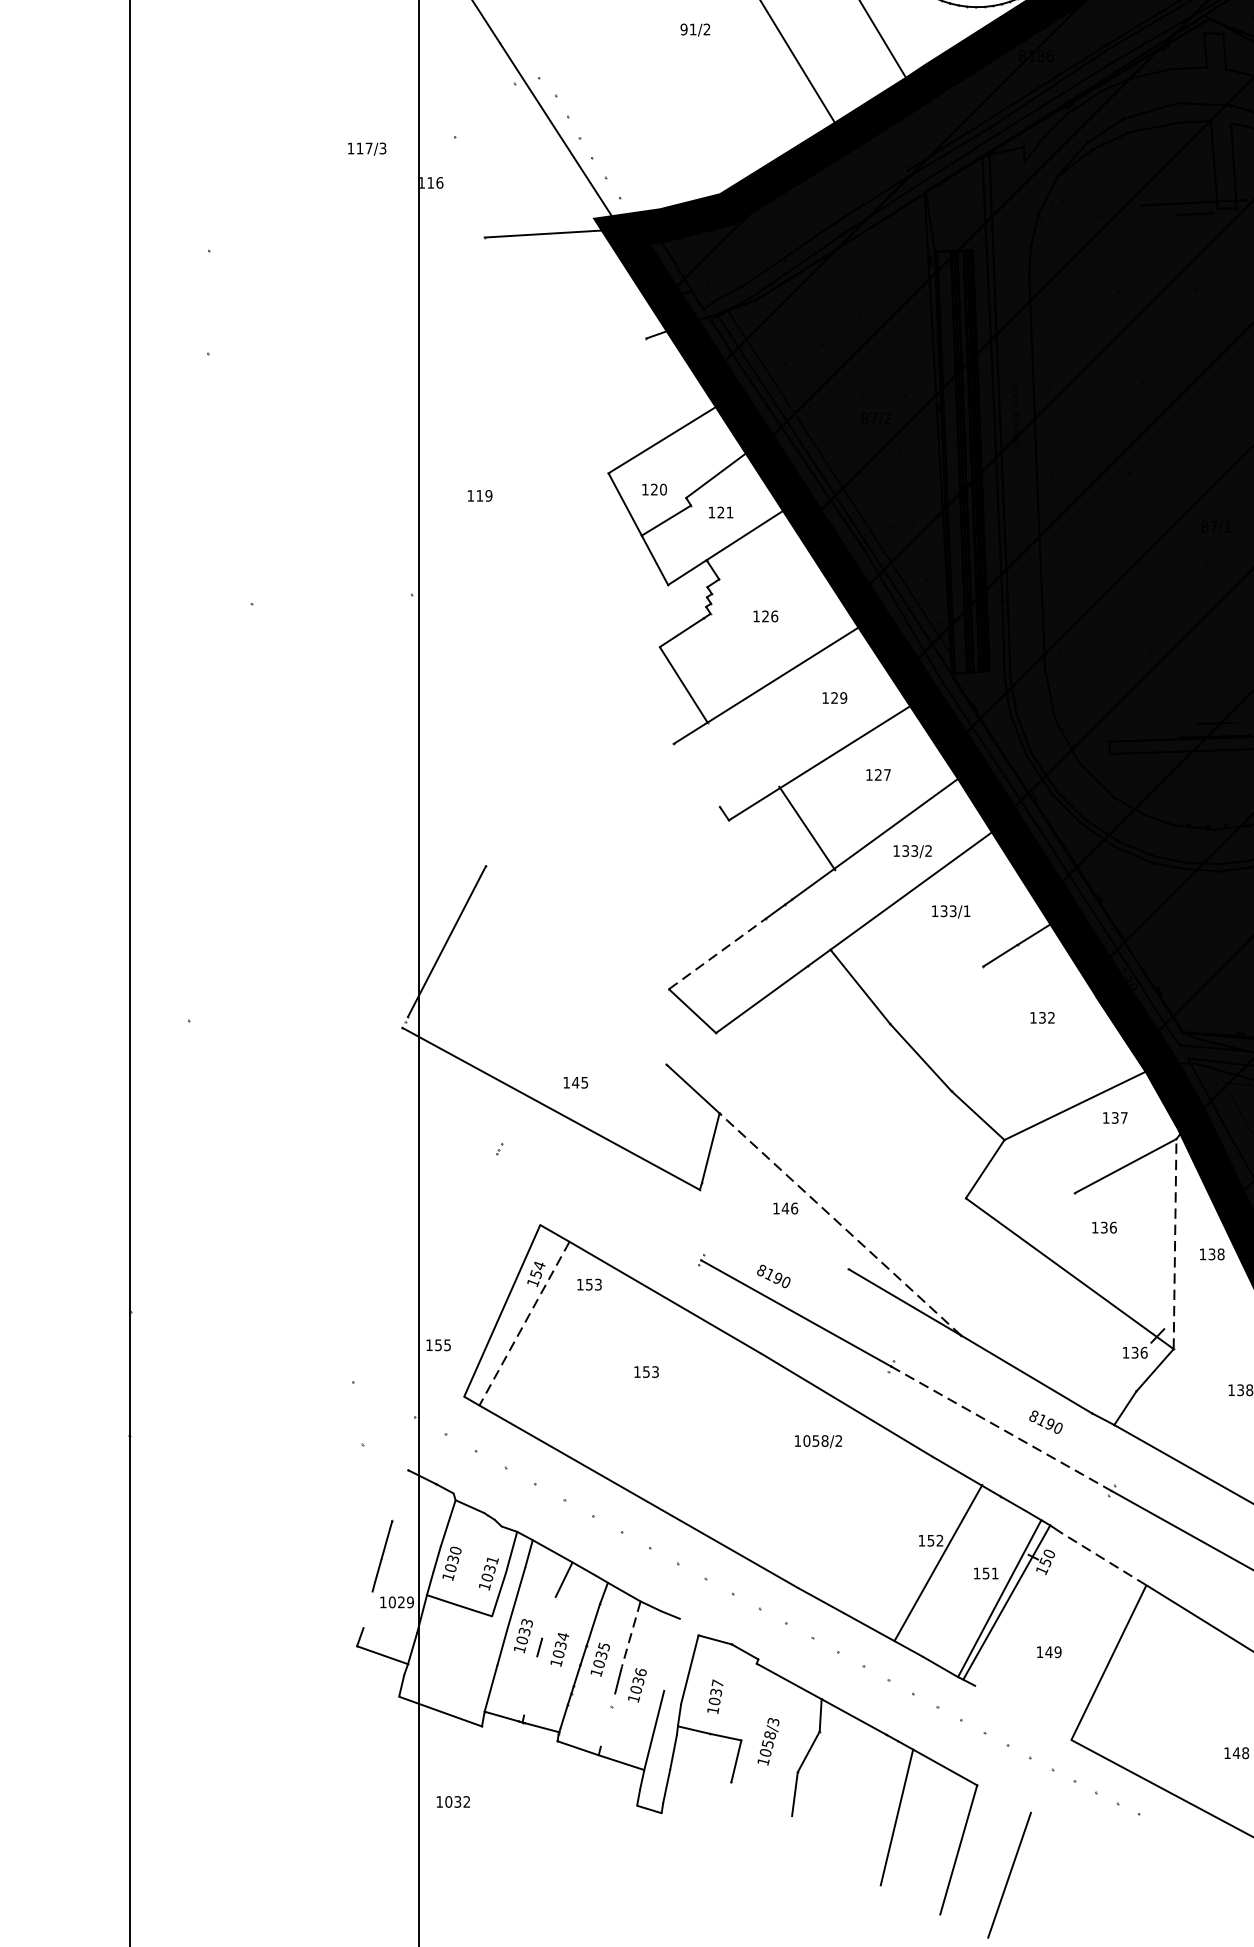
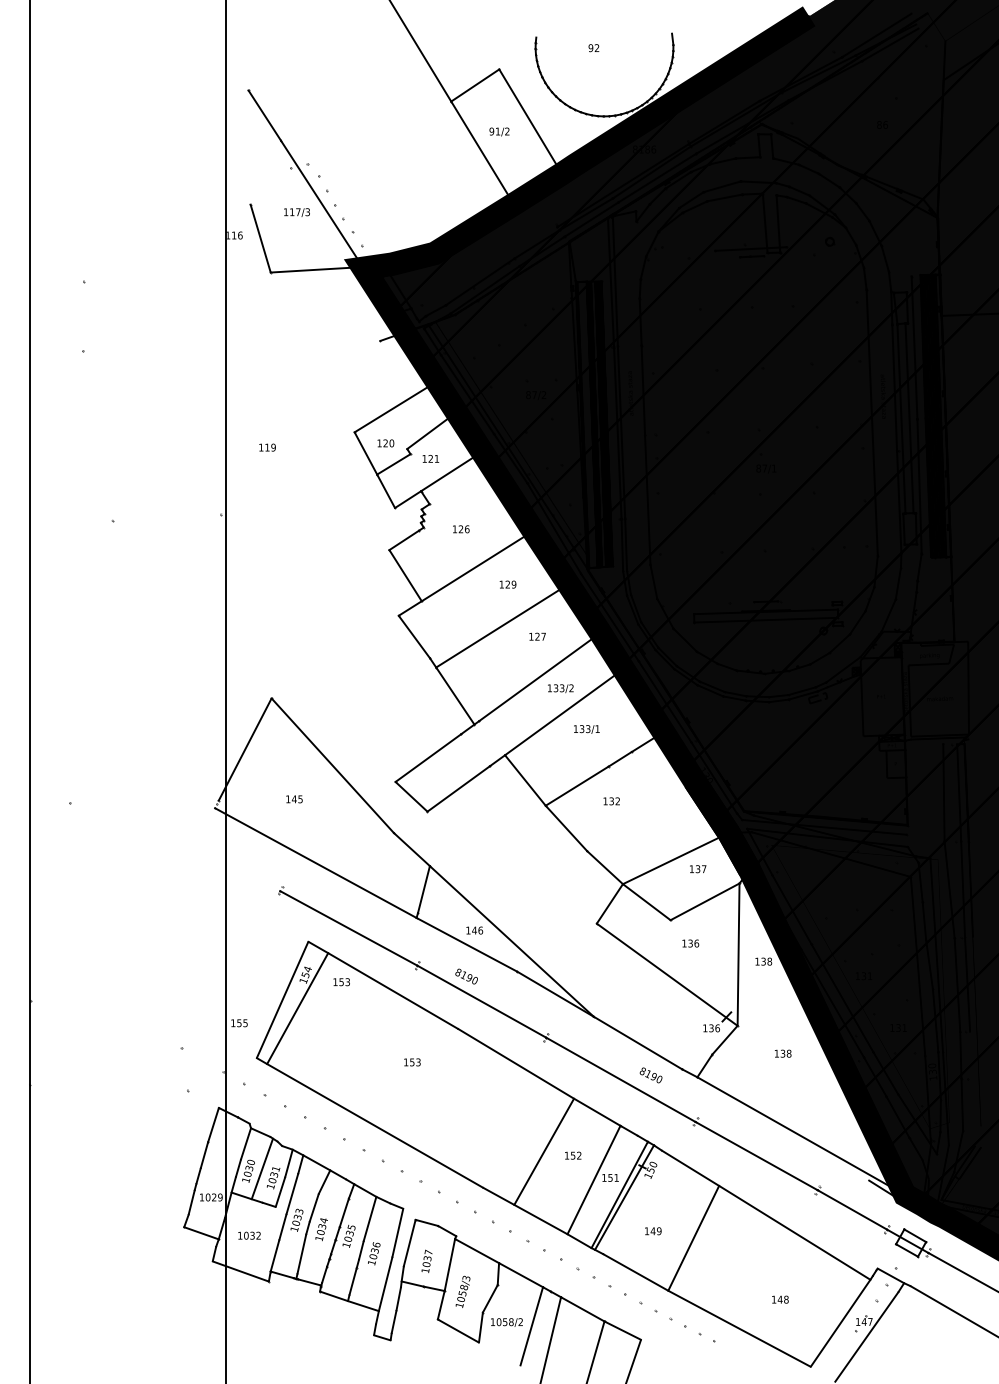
text: (695, 29) -> (499, 131), moved
text: (366, 148) -> (296, 212), moved
line: (469, 187) -> (260, 238), added
line: (695, 776) -> (413, 637), added
line: (807, 827) -> (455, 695), moved
line: (717, 953) -> (428, 757), dashed -> solid
line: (575, 964) -> (332, 765), added
line: (935, 994) -> (576, 785), added
text: (1042, 1018) -> (611, 801), moved
text: (575, 1082) -> (294, 799), moved
line: (1039, 1167) -> (646, 902), added
line: (599, 1205) -> (348, 928), added
line: (840, 1224) -> (511, 941), dashed -> solid
line: (773, 1229) -> (466, 944), added
line: (1174, 1243) -> (738, 954), dashed -> solid
line: (524, 1323) -> (297, 1008), dashed -> solid
text: (646, 1372) -> (412, 1062), moved
line: (1000, 1428) -> (620, 1079), dashed -> solid
text: (817, 1441) -> (506, 1322), moved
line: (400, 1494) -> (213, 1124), added
line: (1104, 1558) -> (690, 1167), dashed -> solid
line: (471, 1559) -> (261, 1168), added
line: (937, 1562) -> (543, 1151), moved
line: (961, 1575) -> (593, 1179), added
line: (367, 1609) -> (191, 1202), added
line: (547, 1617) -> (313, 1207), added
line: (631, 1634) -> (370, 1219), dashed -> solid
line: (671, 1654) -> (397, 1232), added
line: (530, 1685) -> (301, 1253), added
line: (748, 1701) -> (449, 1264), added
line: (1022, 1713) -> (635, 1272), added
line: (606, 1718) -> (353, 1276), added
line: (869, 1792) -> (531, 1326), added
line: (761, 1798) -> (458, 1330), added
line: (1003, 1798) -> (622, 1330), added
text: (453, 1801) -> (249, 1235), moved

